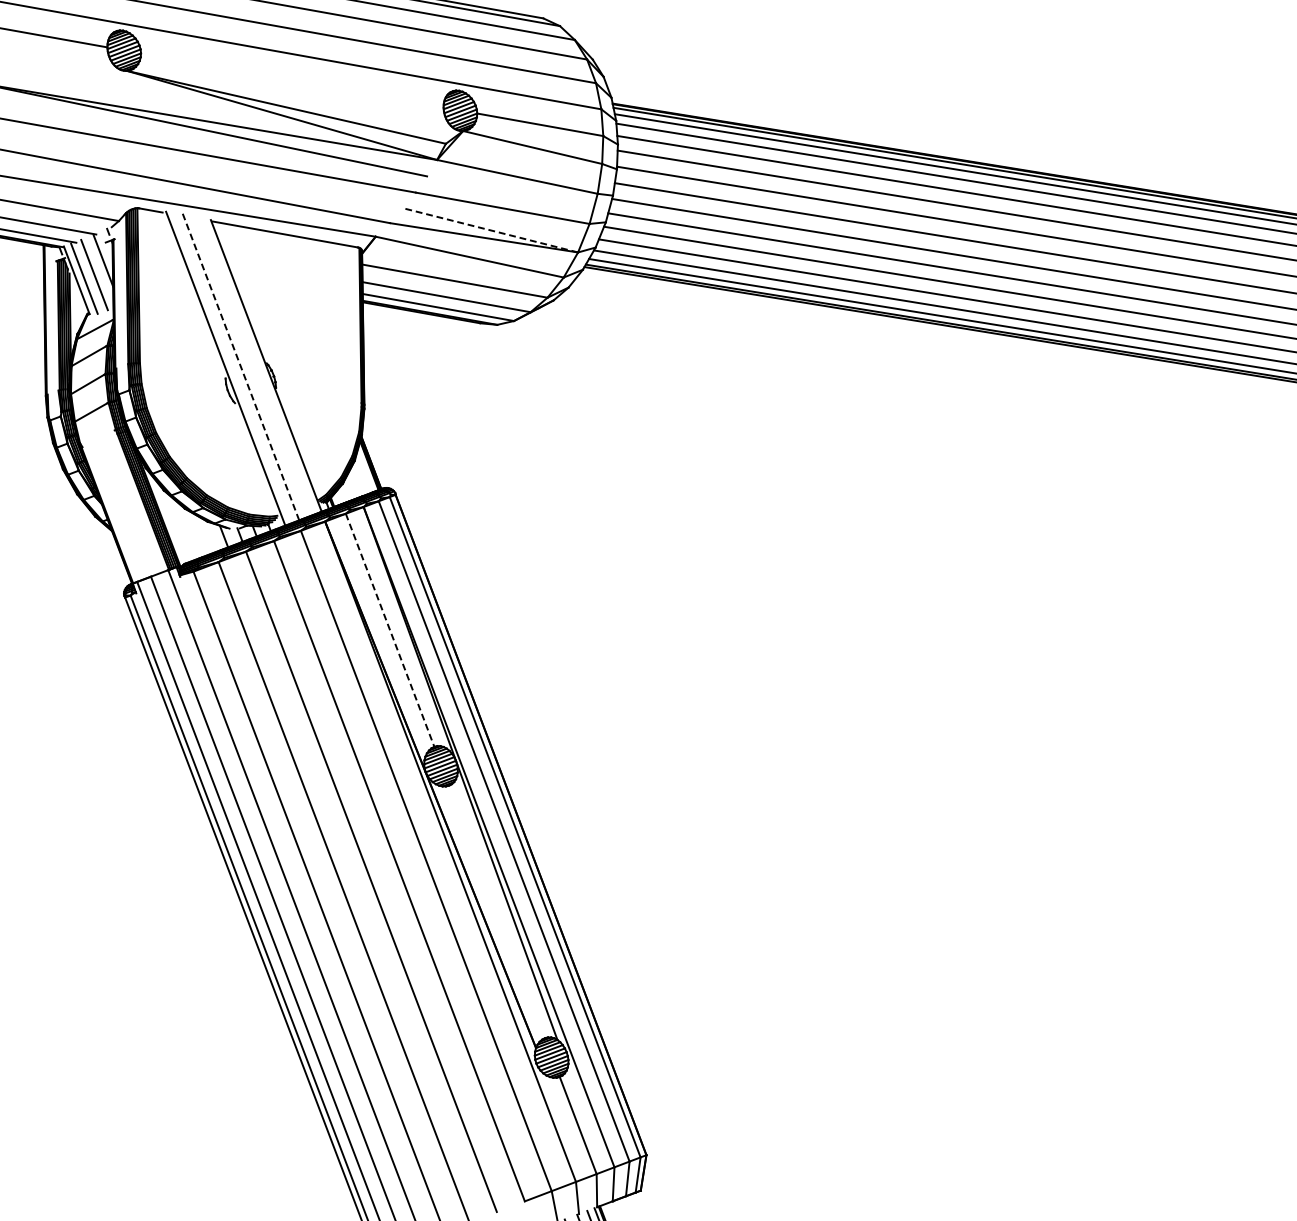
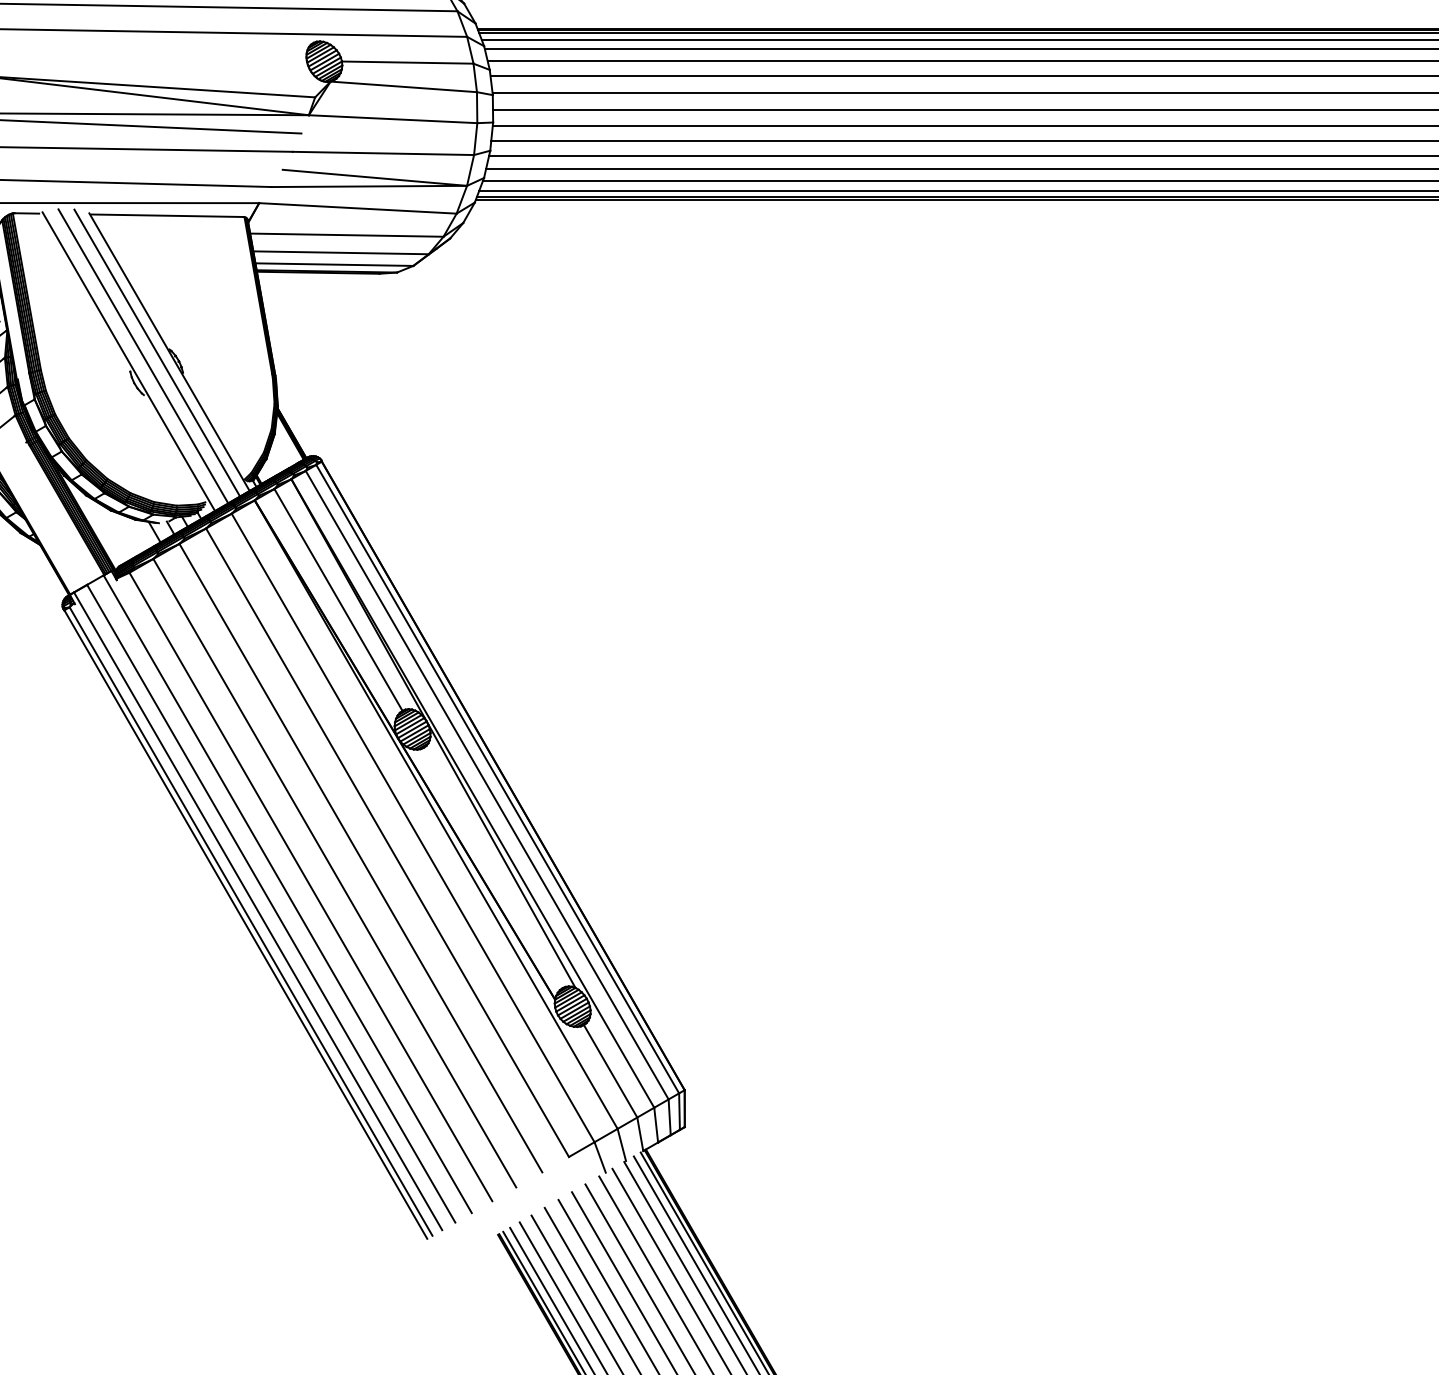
line: (490, 230) -> (374, 177), dashed -> solid
line: (254, 364) -> (157, 352), added
line: (240, 366) -> (143, 356), dashed -> solid
line: (390, 630) -> (338, 600), dashed -> solid

